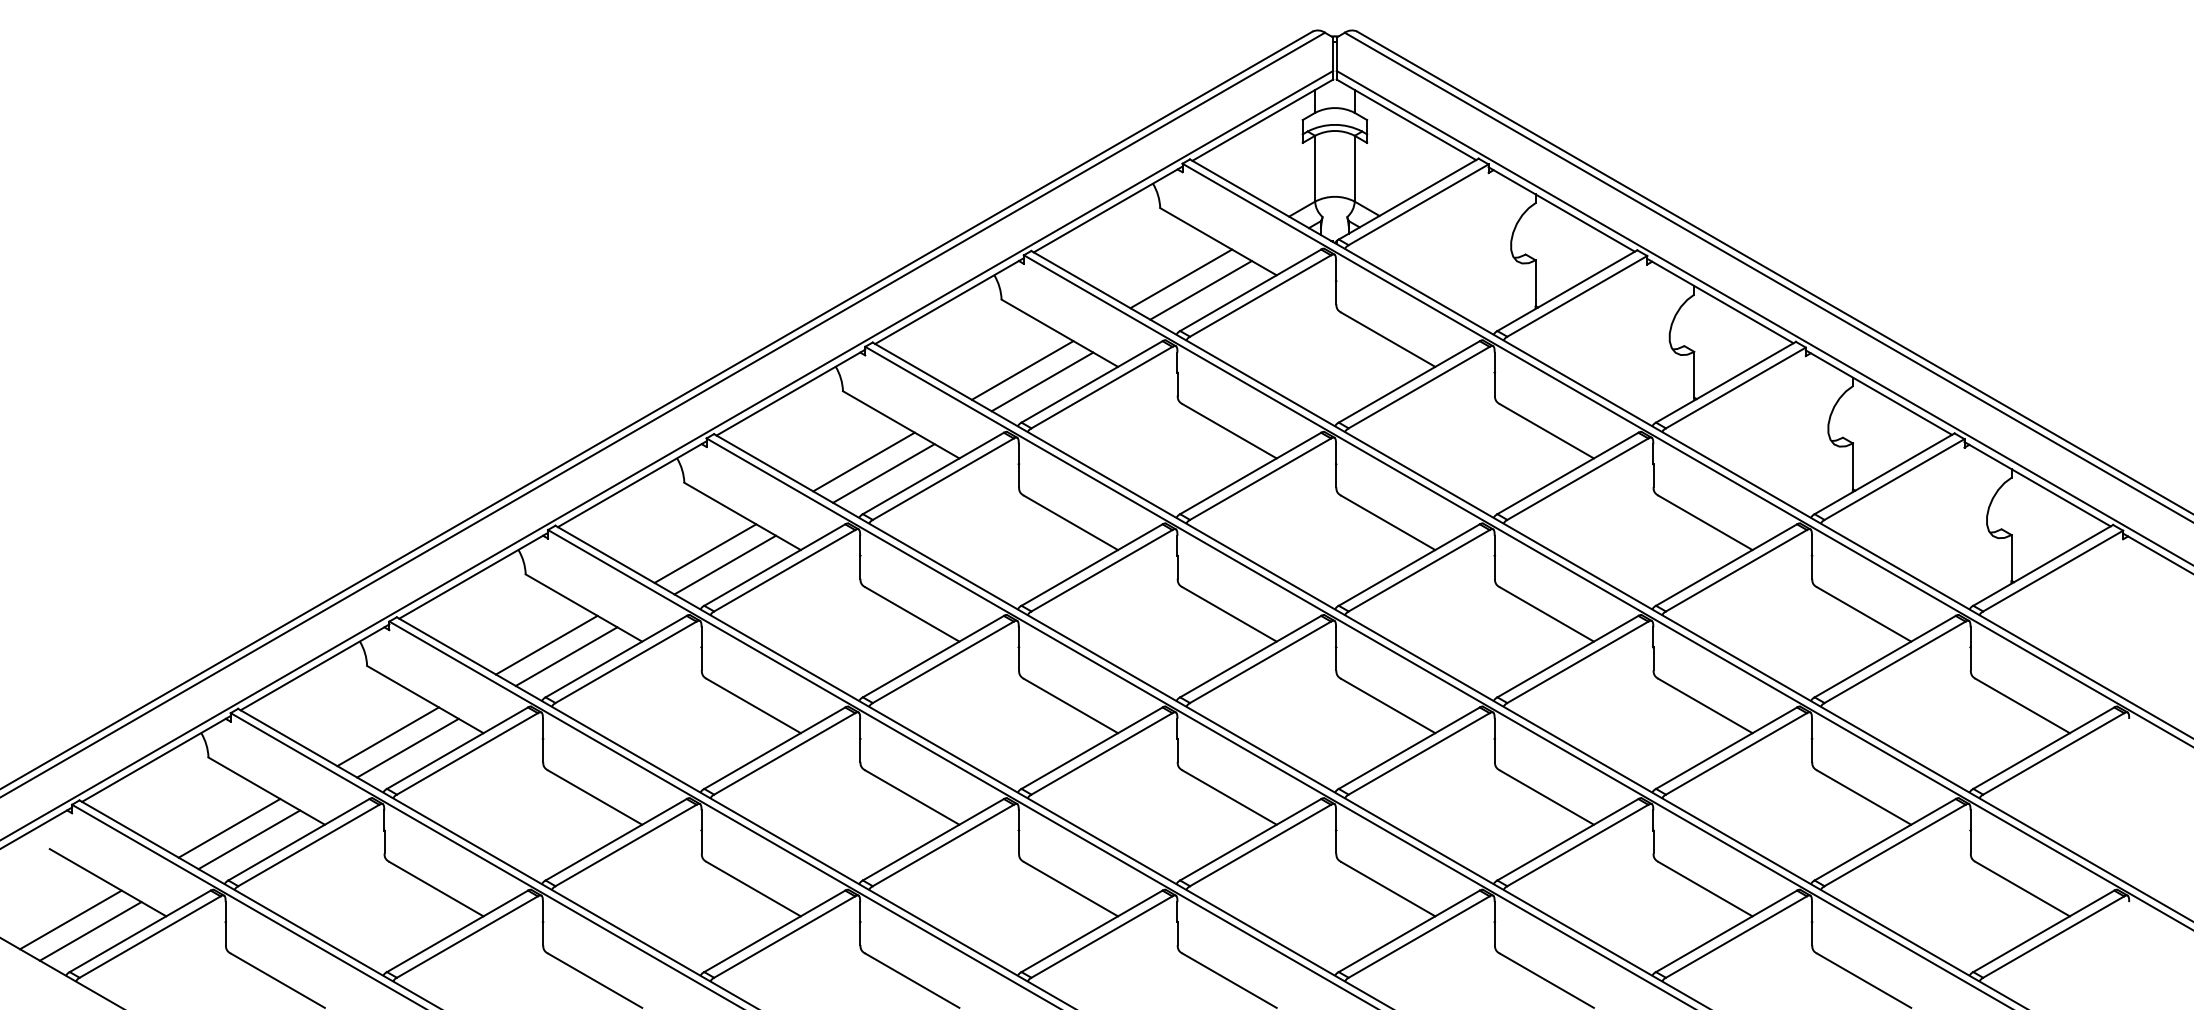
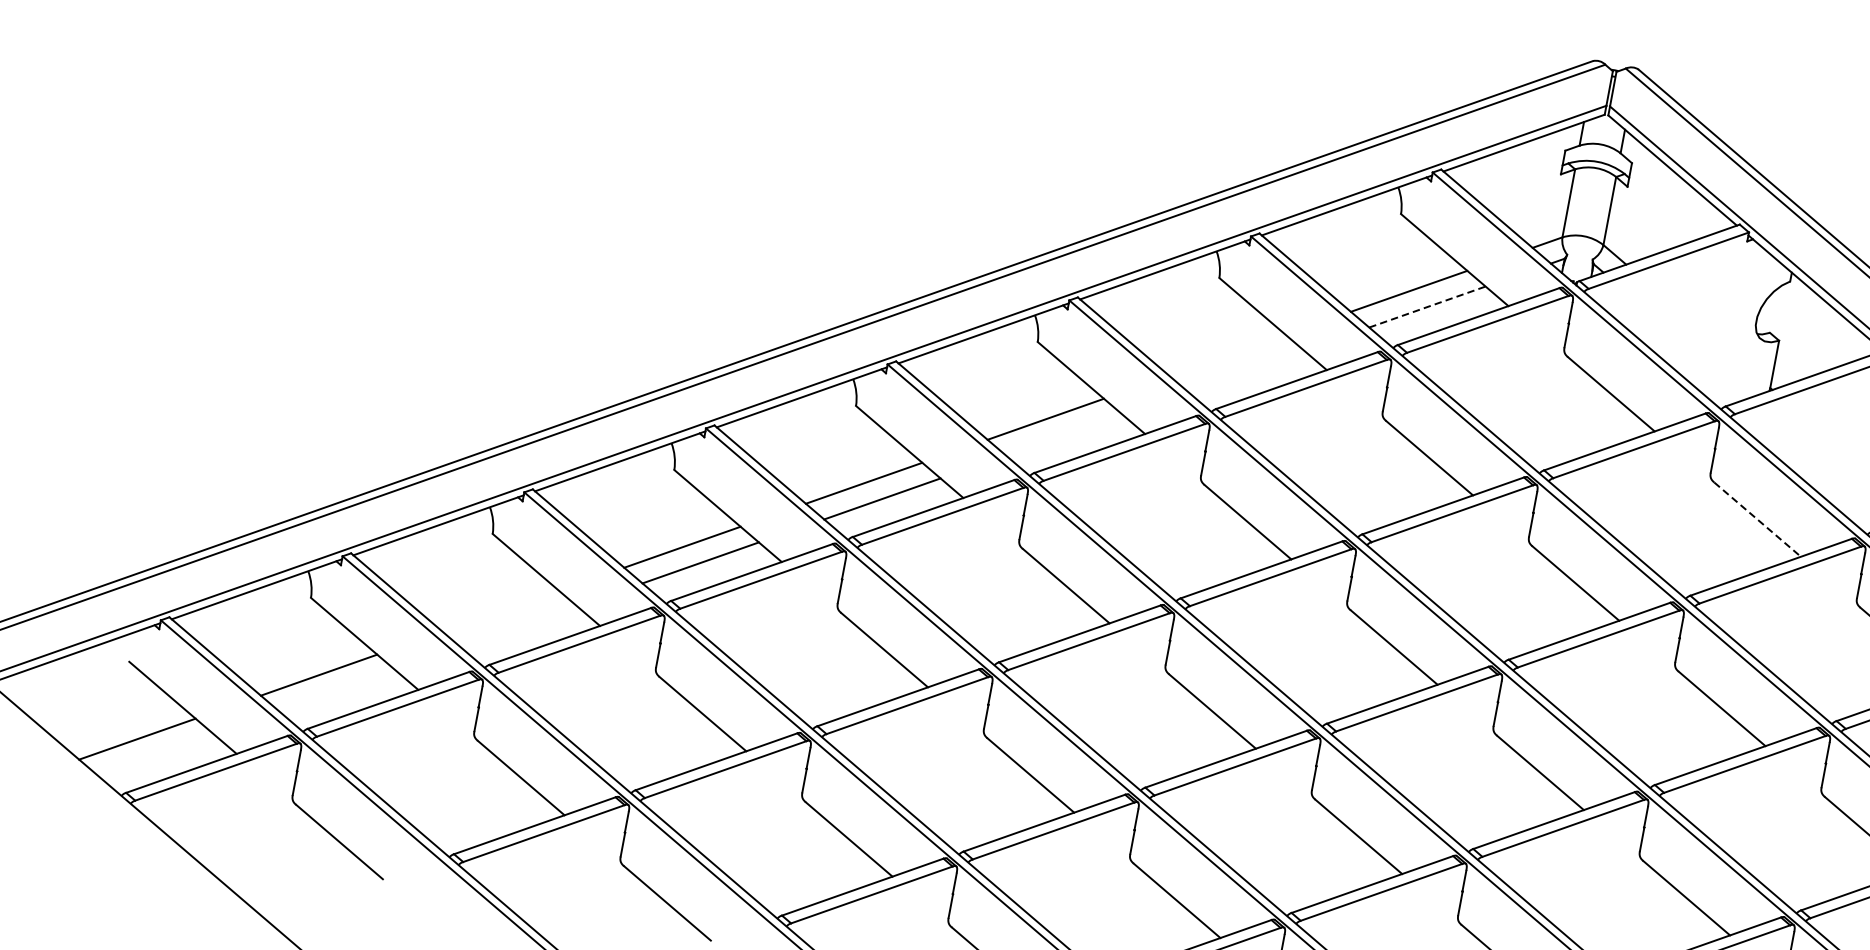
line: (1201, 290) -> (1427, 307), solid -> dashed
line: (1022, 370) -> (1227, 355), removed
line: (1042, 381) -> (1245, 370), removed
line: (1547, 431) -> (1758, 519), solid -> dashed
line: (883, 473) -> (1063, 434), removed
line: (387, 736) -> (500, 610), removed
line: (407, 747) -> (518, 626), removed
line: (249, 839) -> (337, 690), removed
line: (90, 931) -> (155, 754), removed

